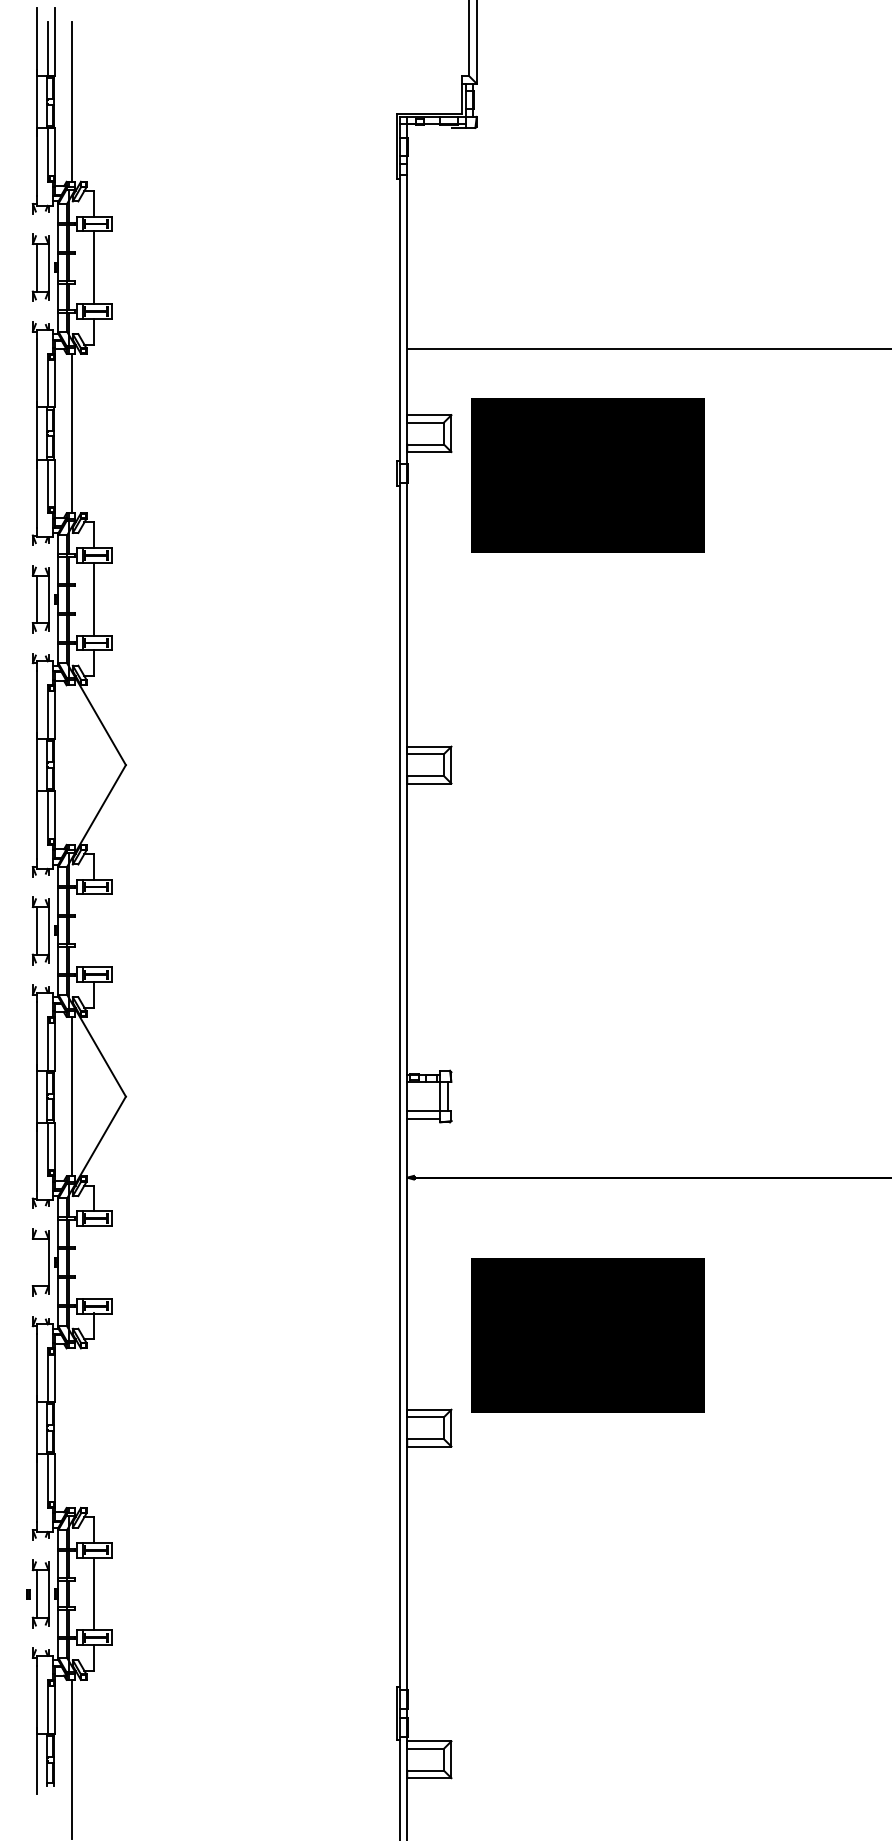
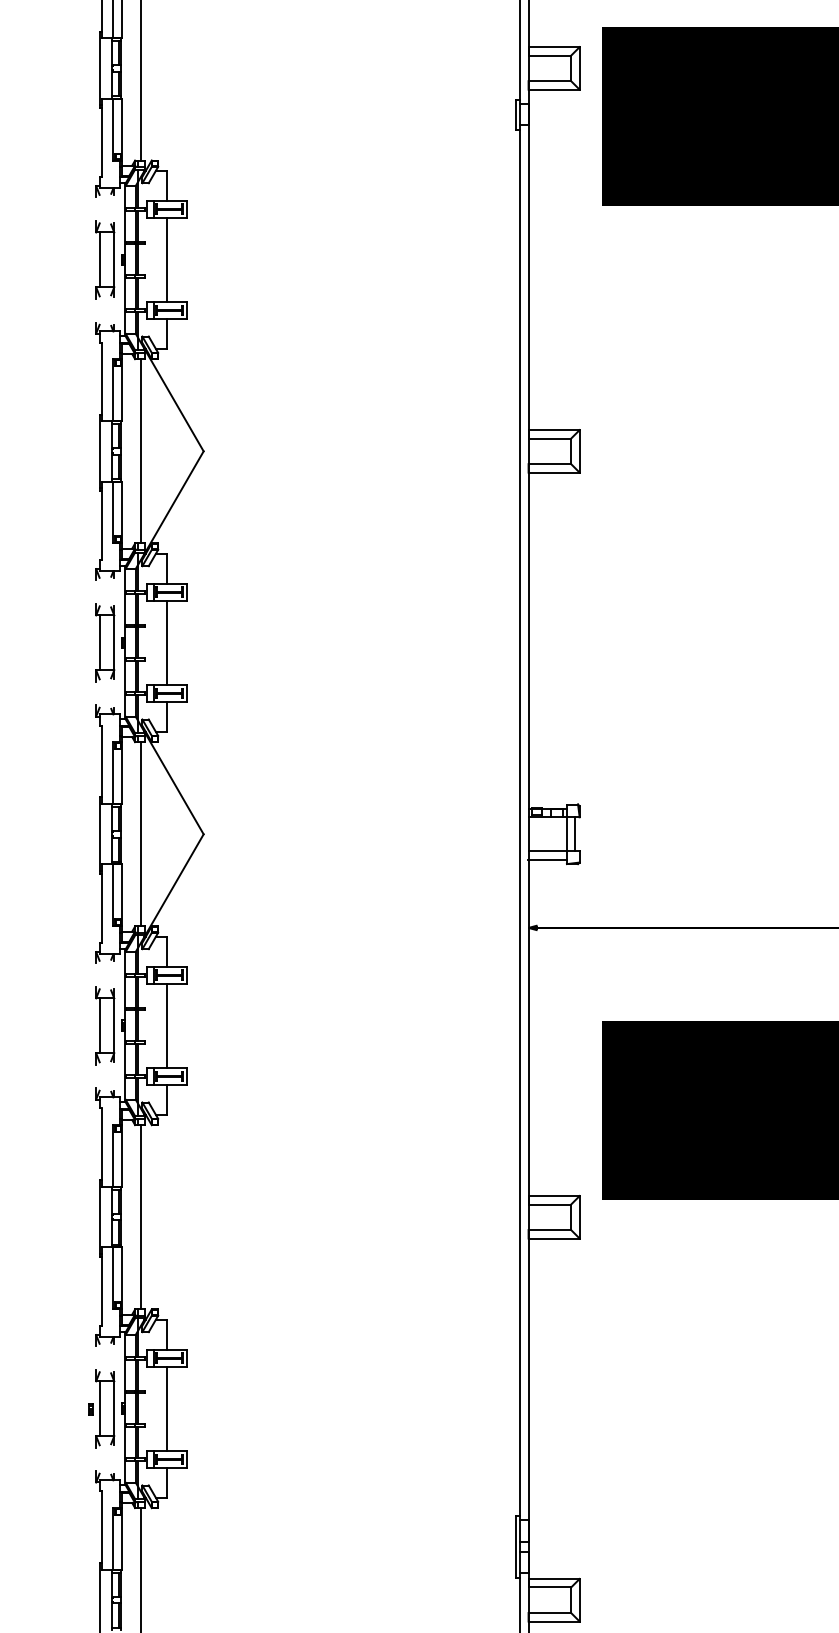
line: (71, 764) -> (140, 450), added
line: (93, 930) -> (166, 642), added
line: (93, 1261) -> (166, 1024), added
line: (36, 1262) -> (100, 1025), added
line: (71, 1427) -> (140, 1216), added

